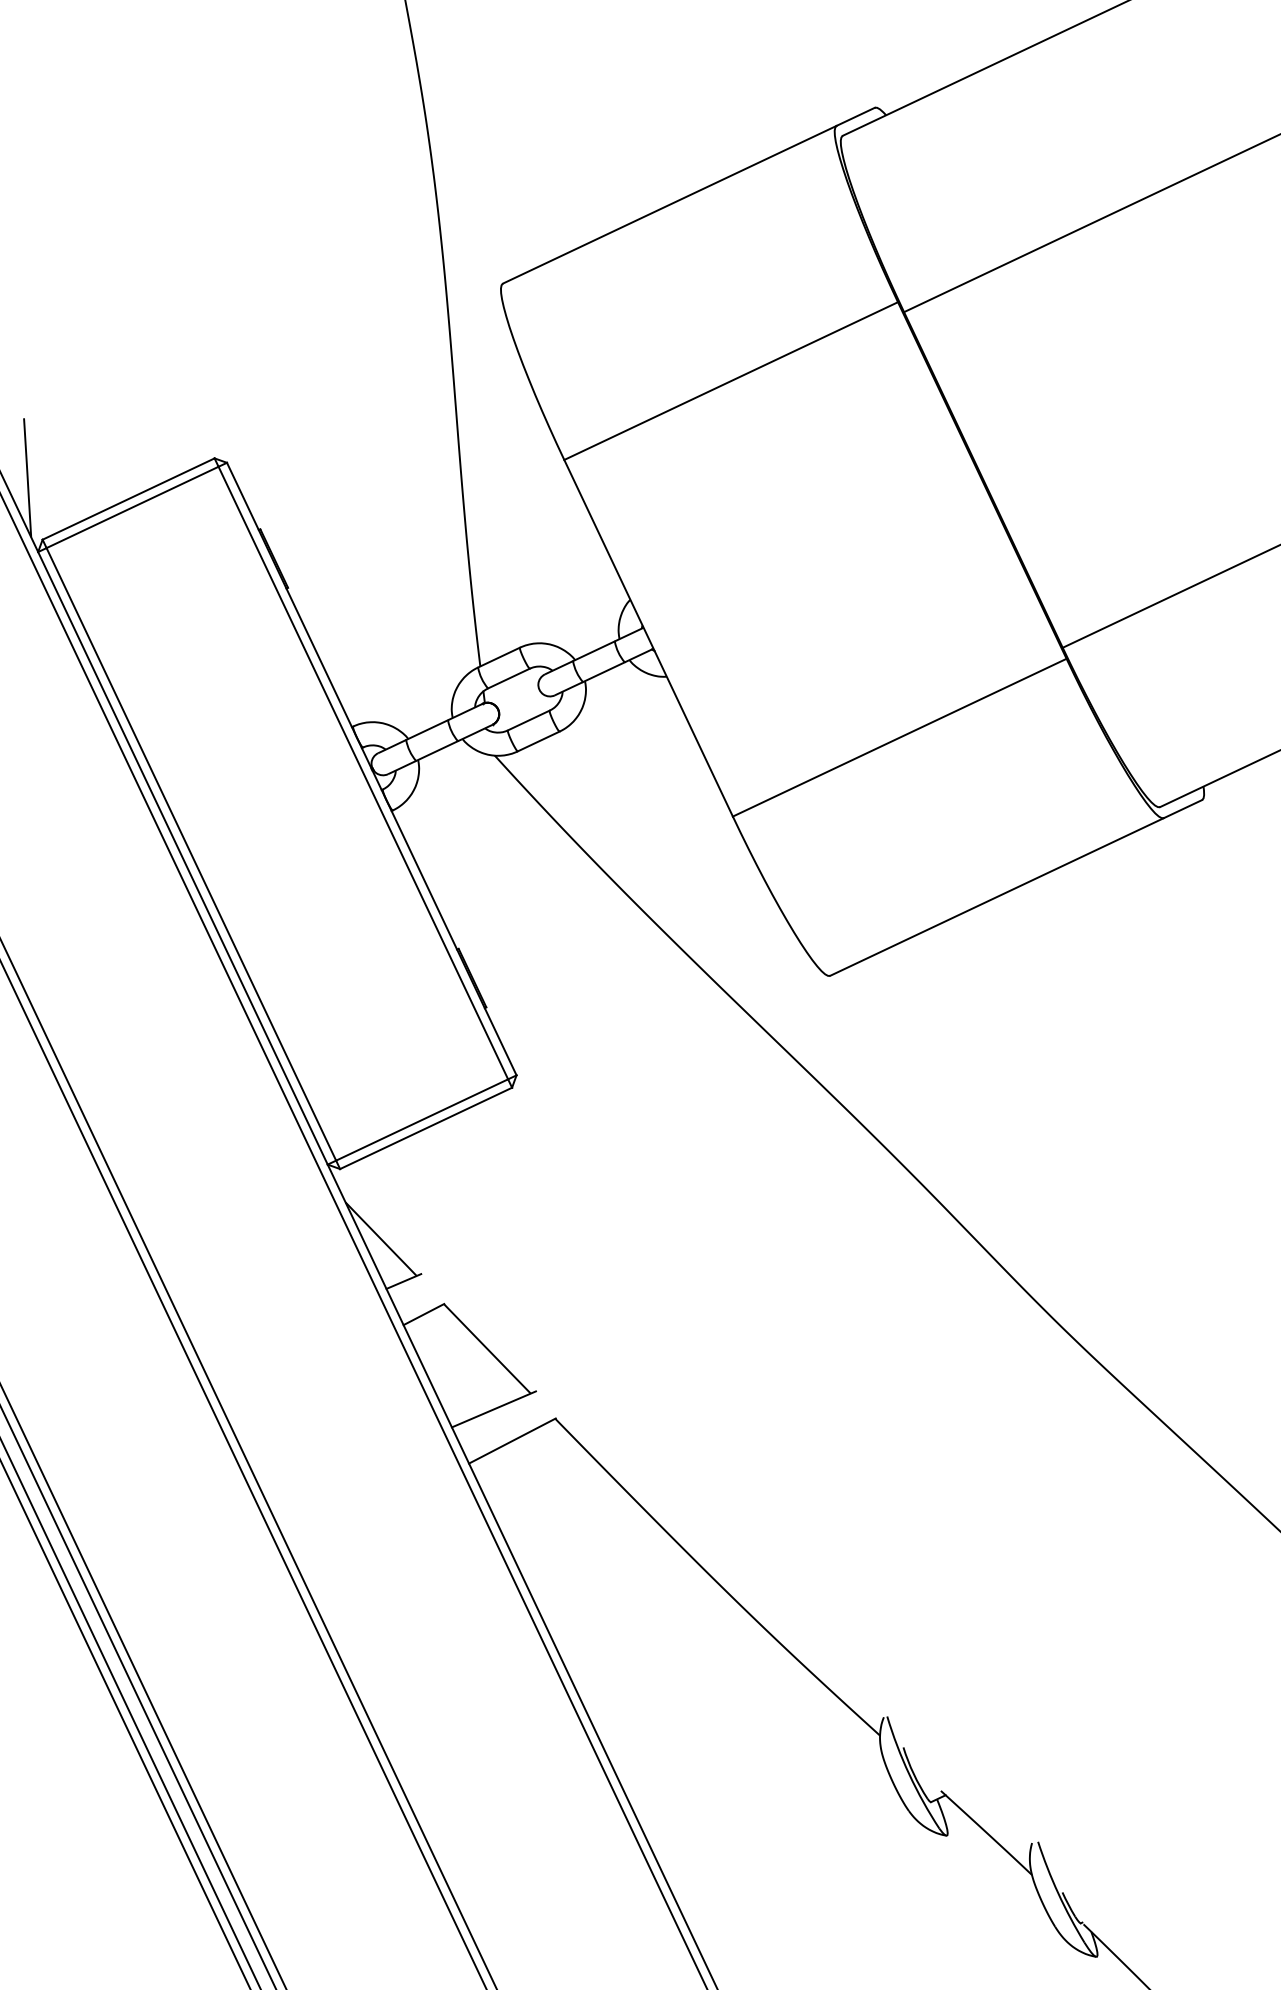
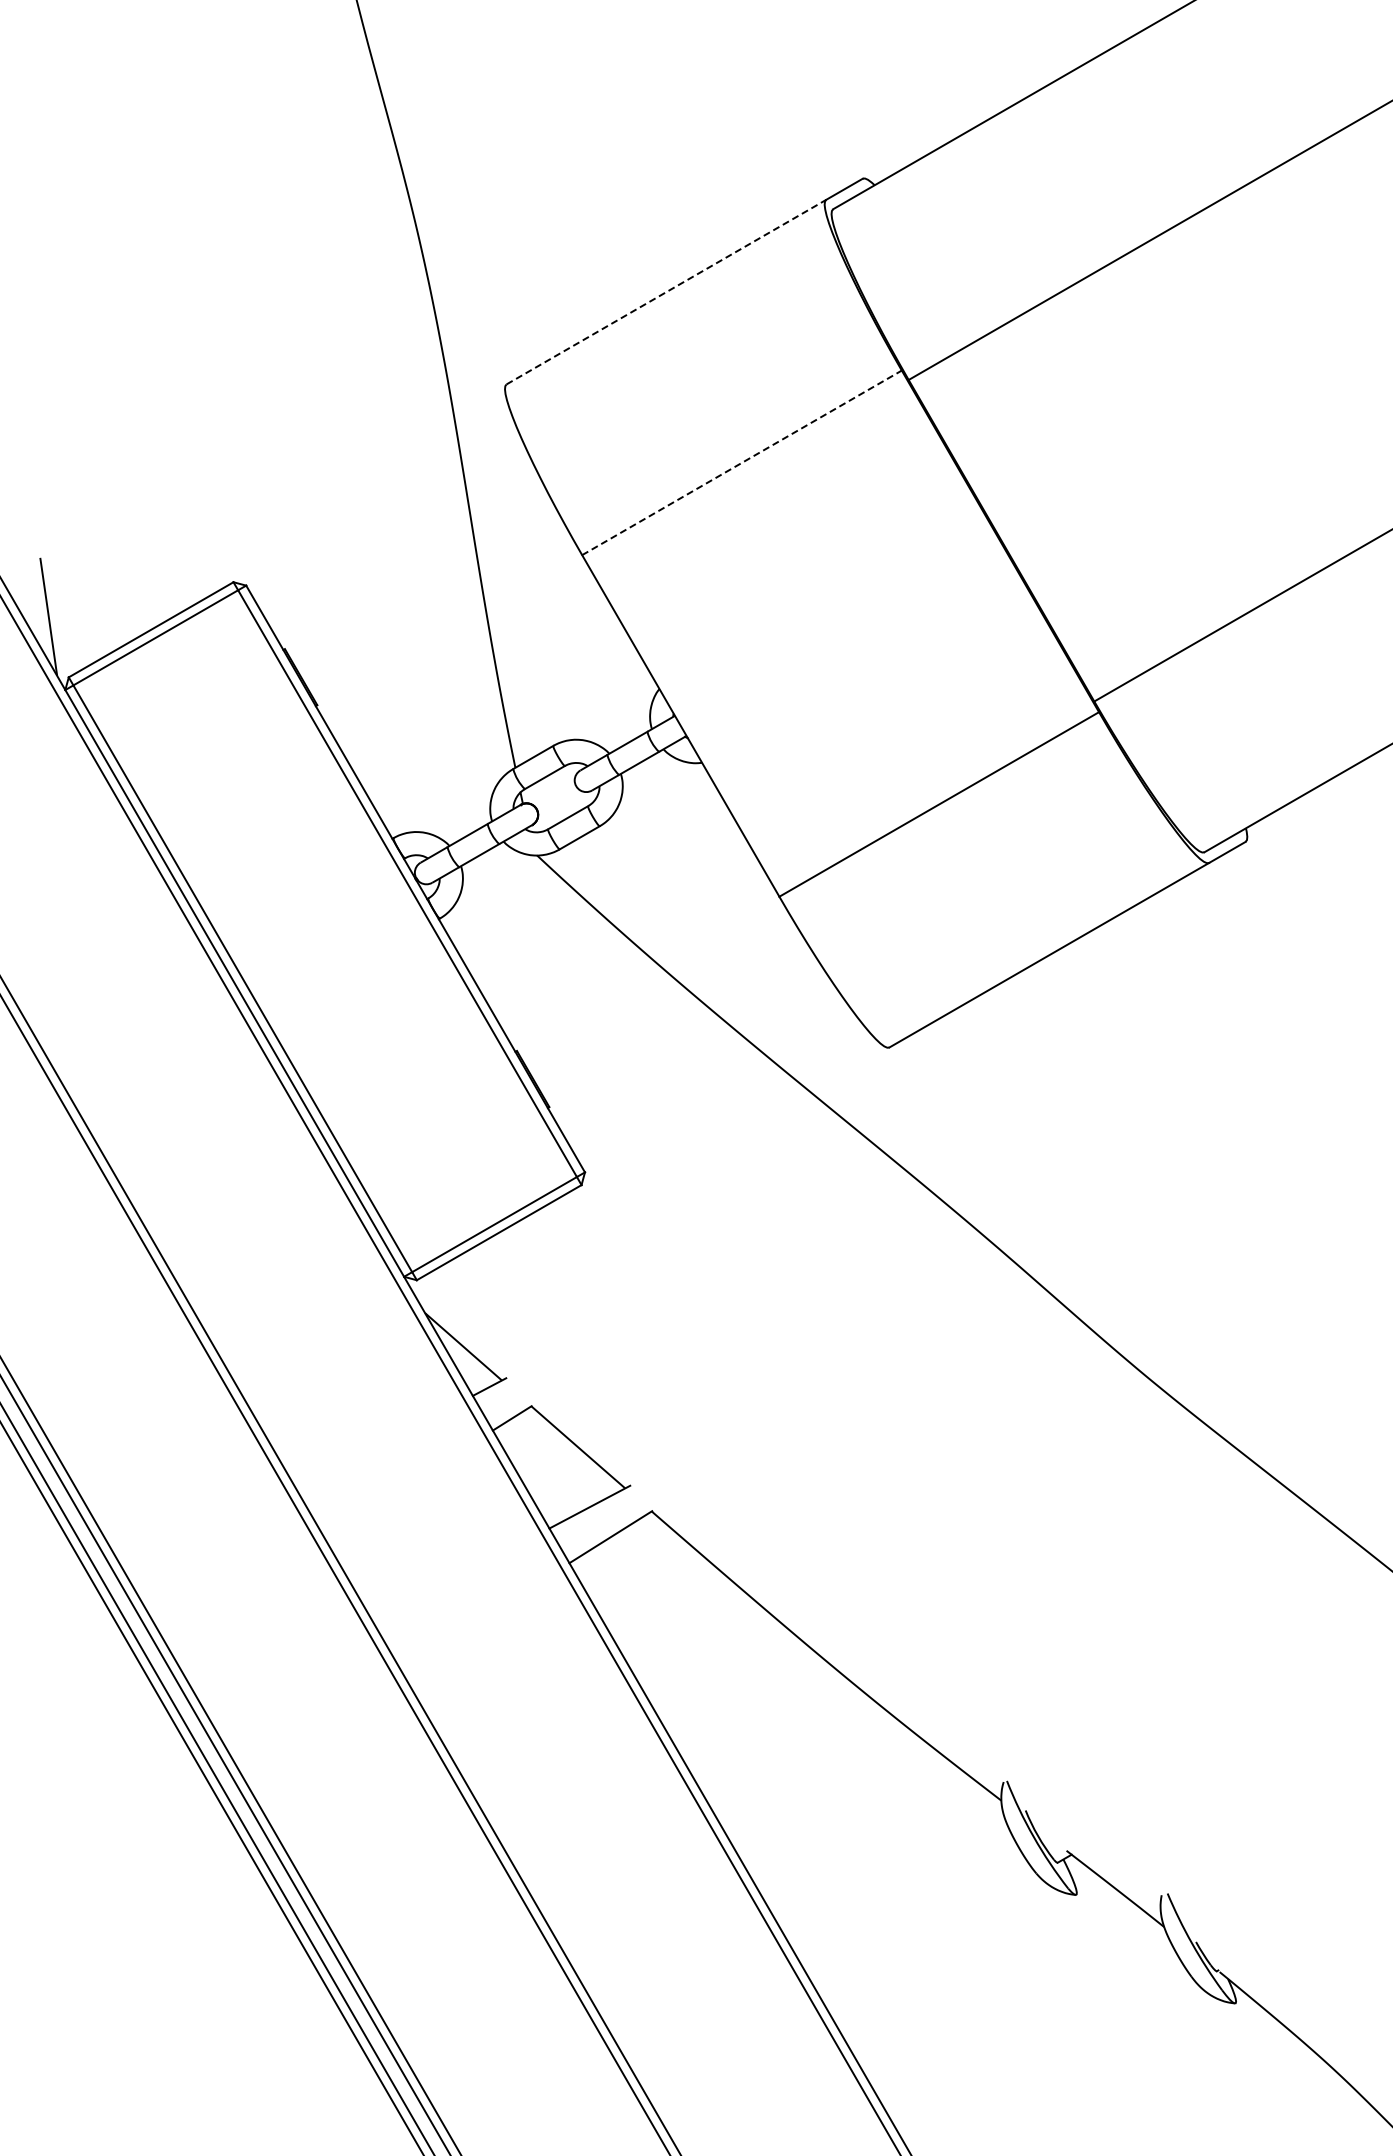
line: (669, 205) -> (666, 292), solid -> dashed
line: (731, 380) -> (742, 462), solid -> dashed

